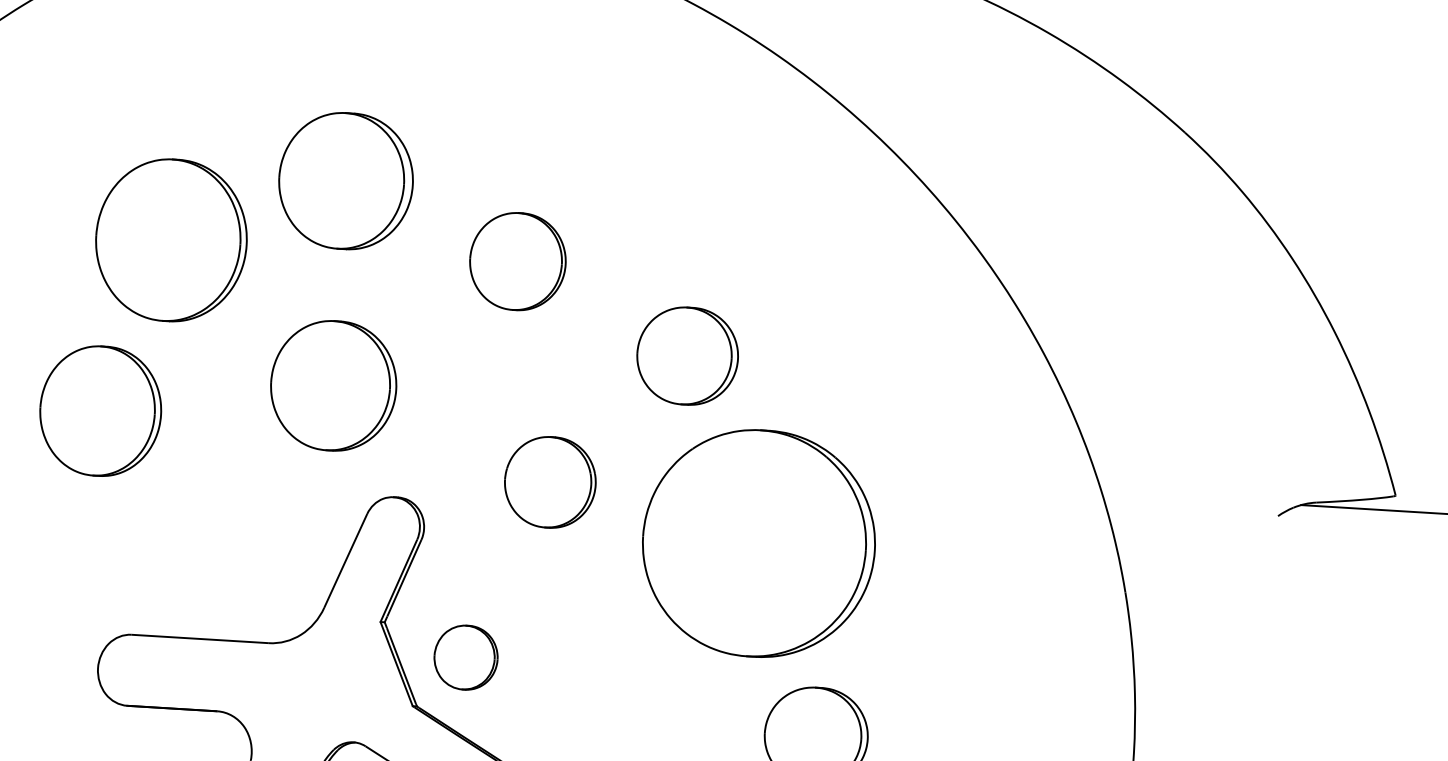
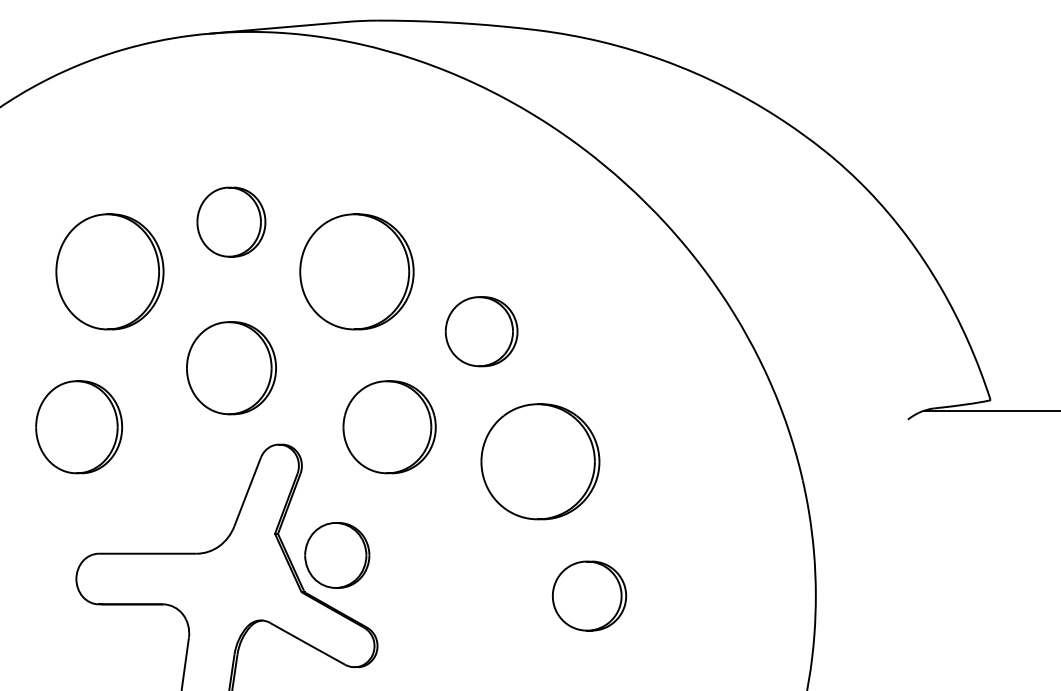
part: (346, 180) -> (231, 221), size x0.71
part: (517, 261) -> (356, 271), size x1.67
part: (101, 411) -> (79, 427), moved
part: (550, 482) -> (389, 427), size x1.43
part: (759, 543) -> (540, 461), size x0.71
part: (466, 657) -> (337, 555), size x1.43

